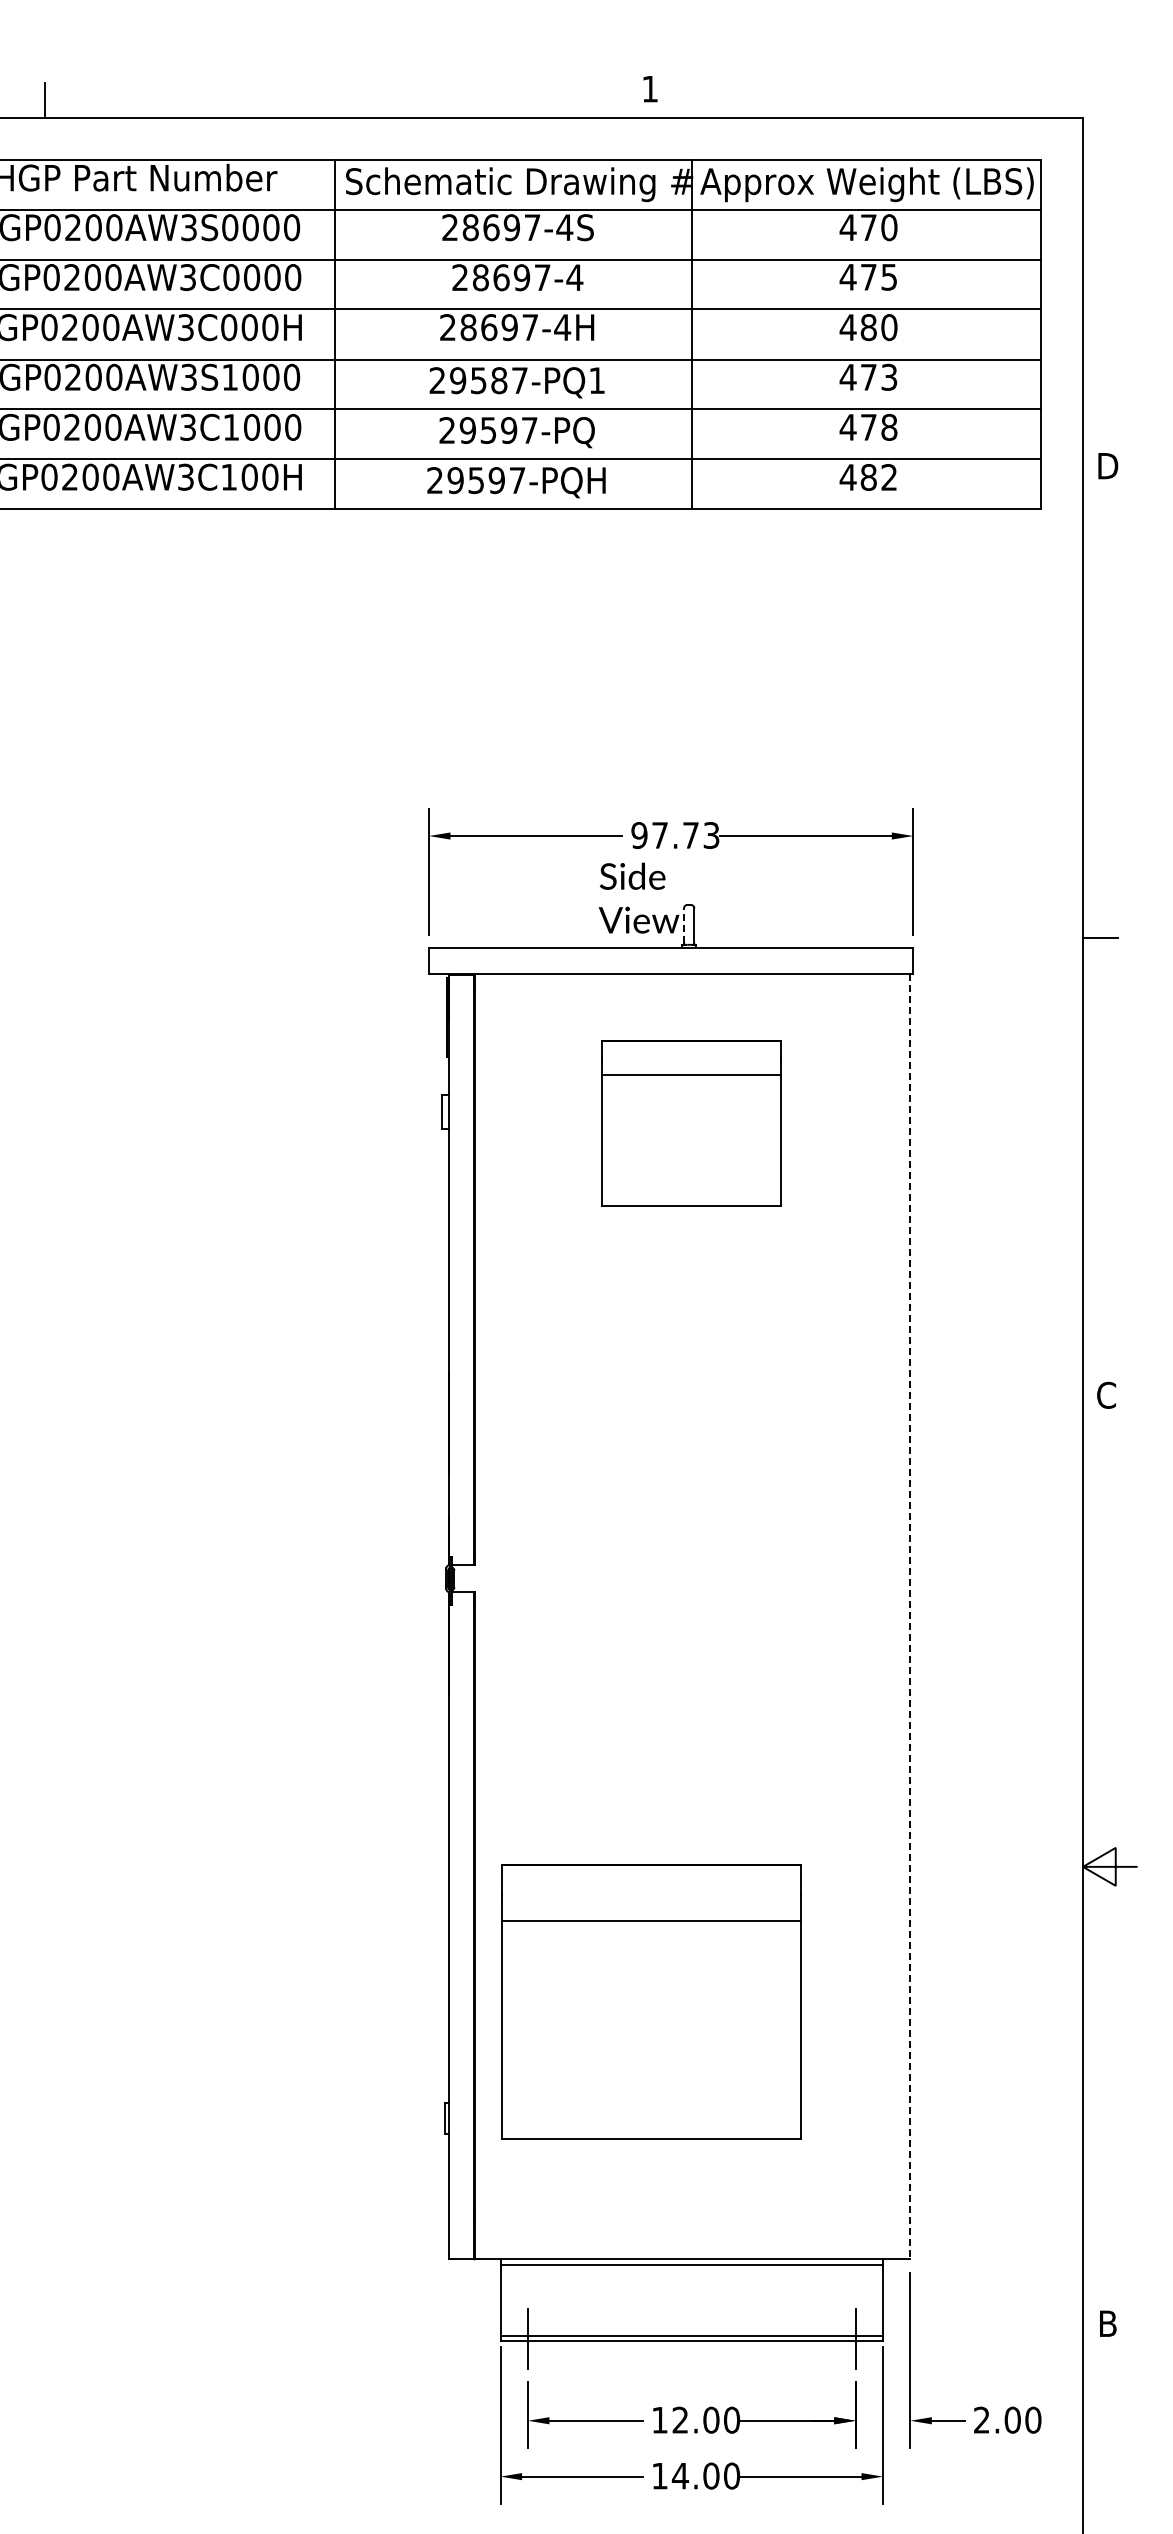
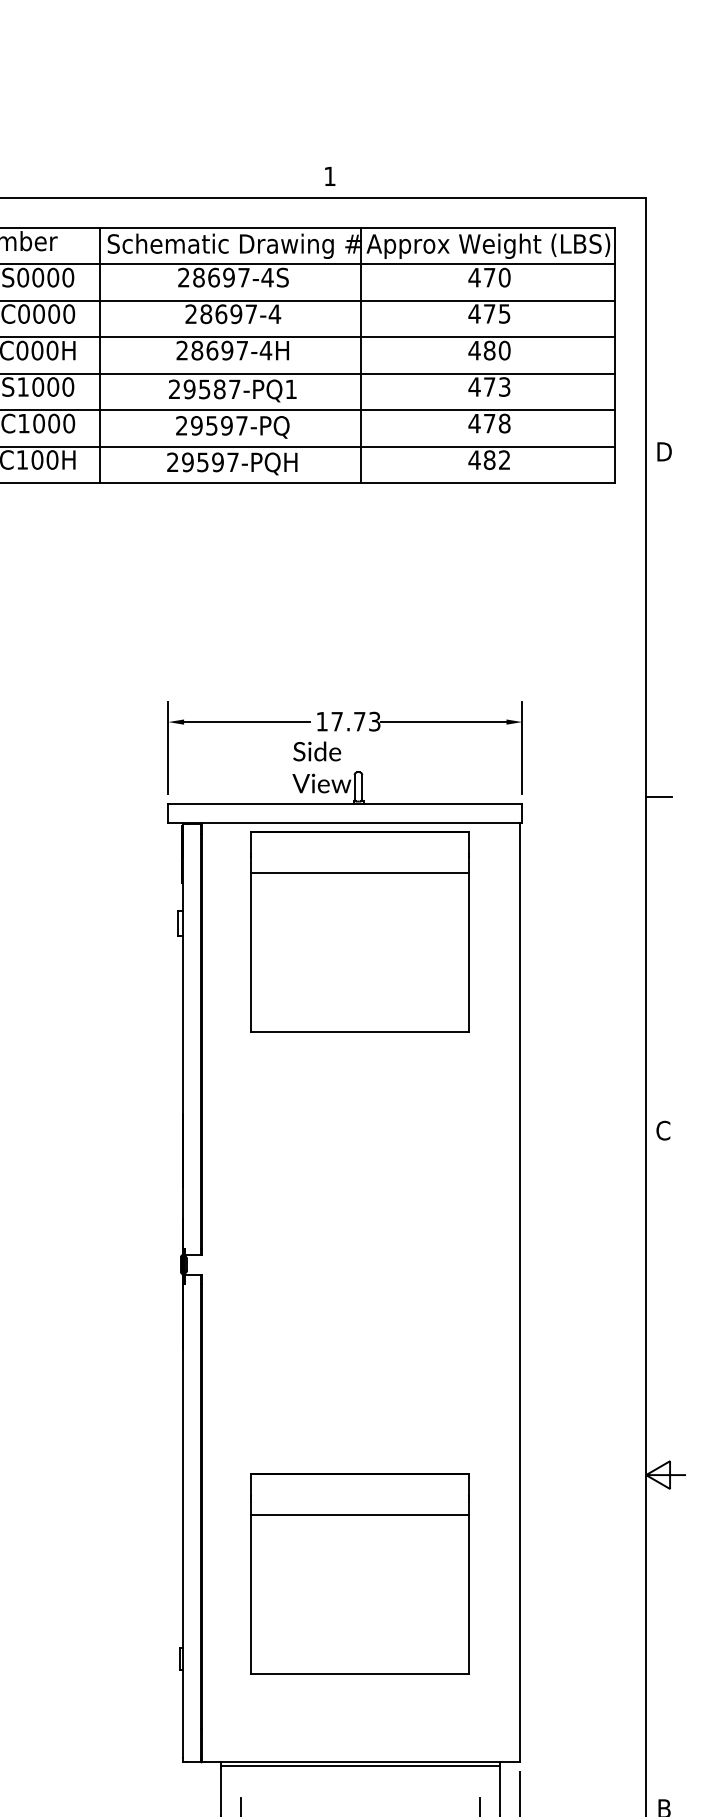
text: (639, 835) -> (322, 721), 97.73 -> 17.73
line: (683, 925) -> (354, 787), dashed -> solid
part: (691, 1123) -> (360, 932), size x1.67
line: (910, 1616) -> (520, 1292), dashed -> solid
part: (651, 2001) -> (360, 1573), moved

